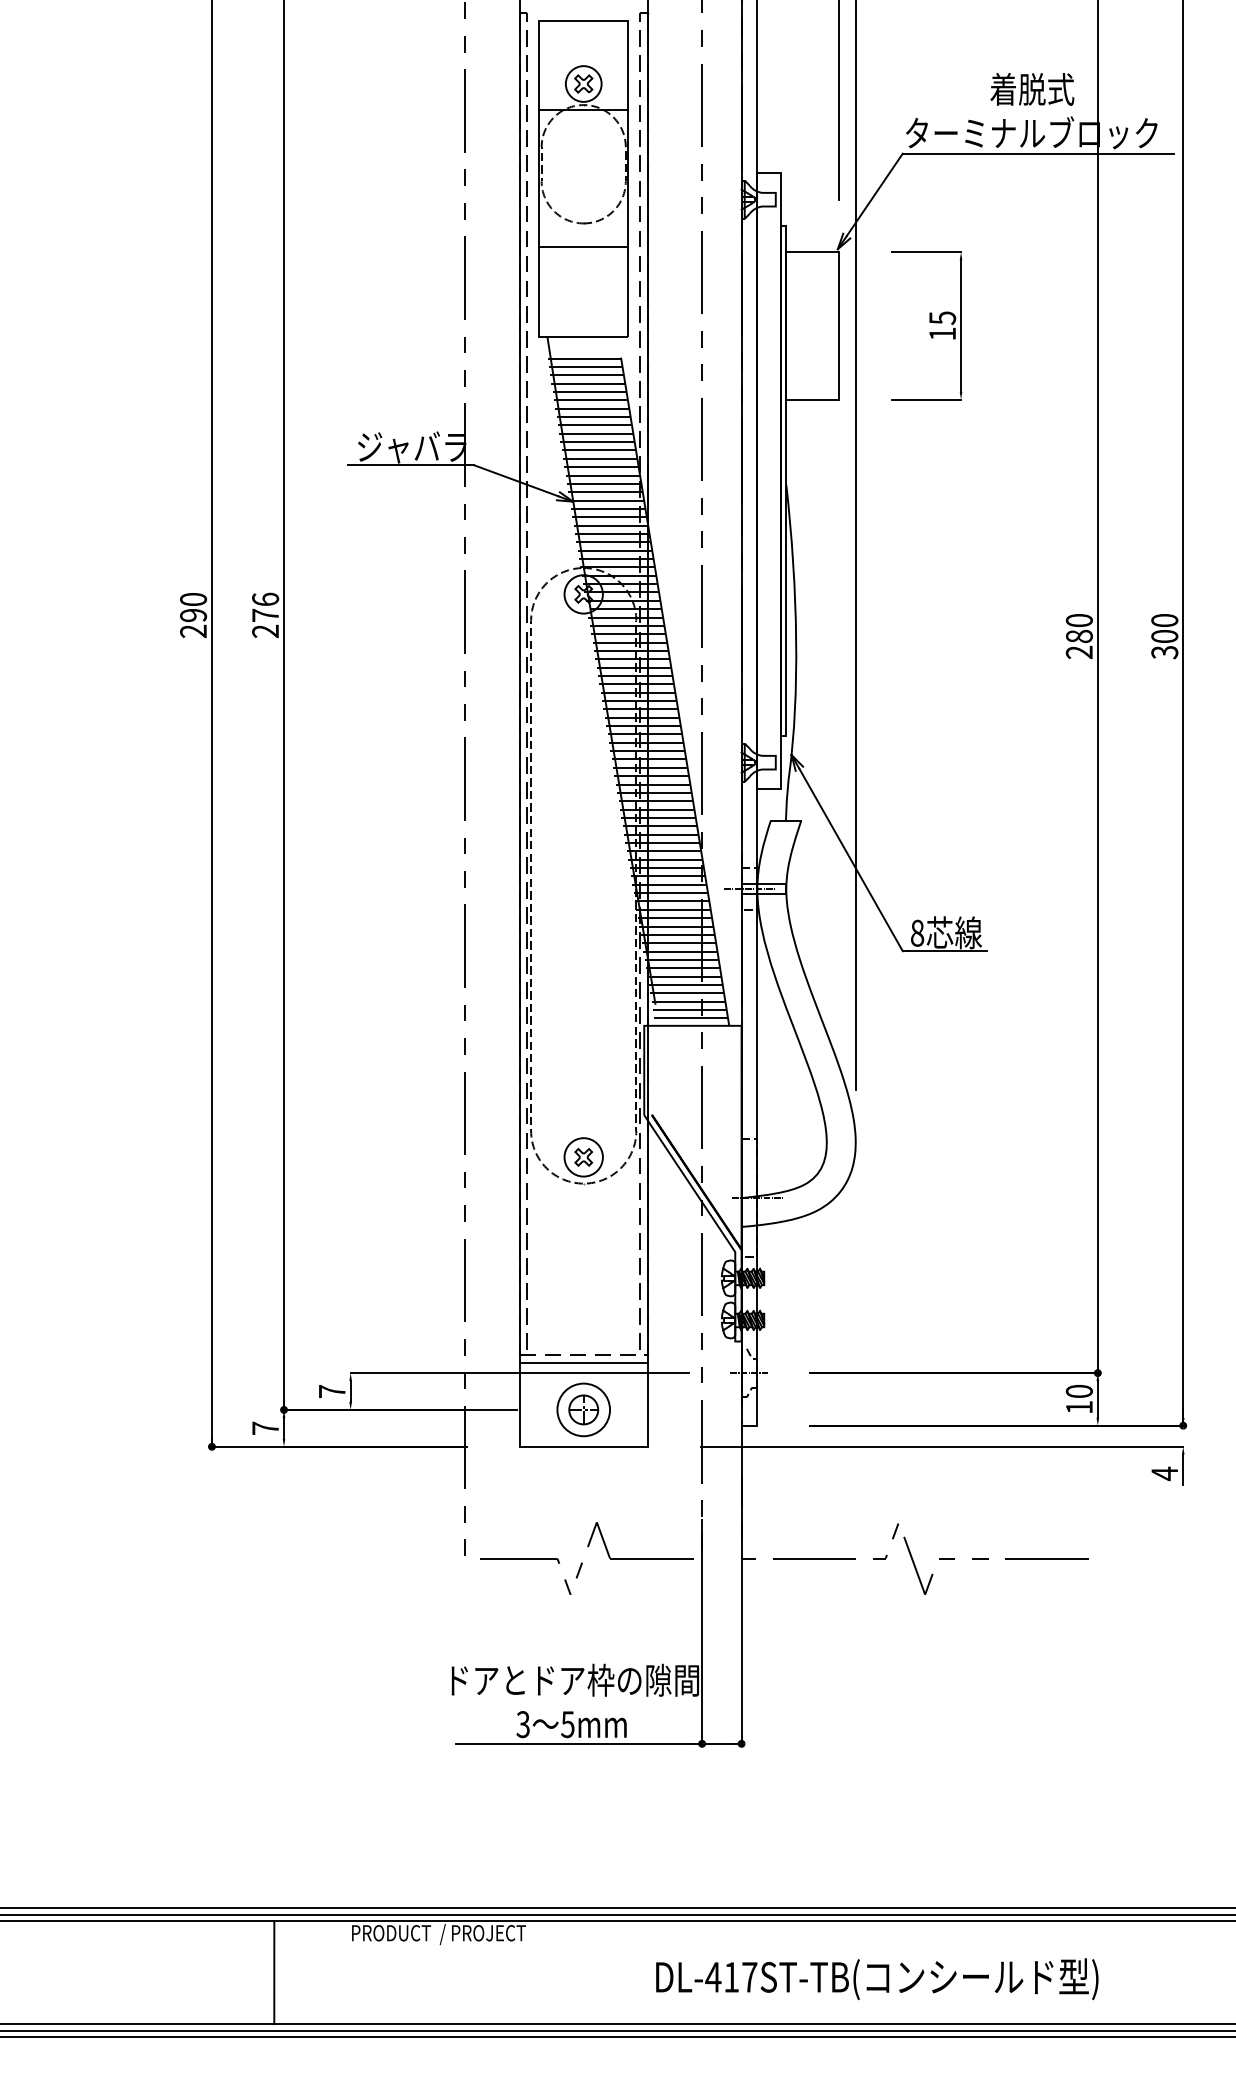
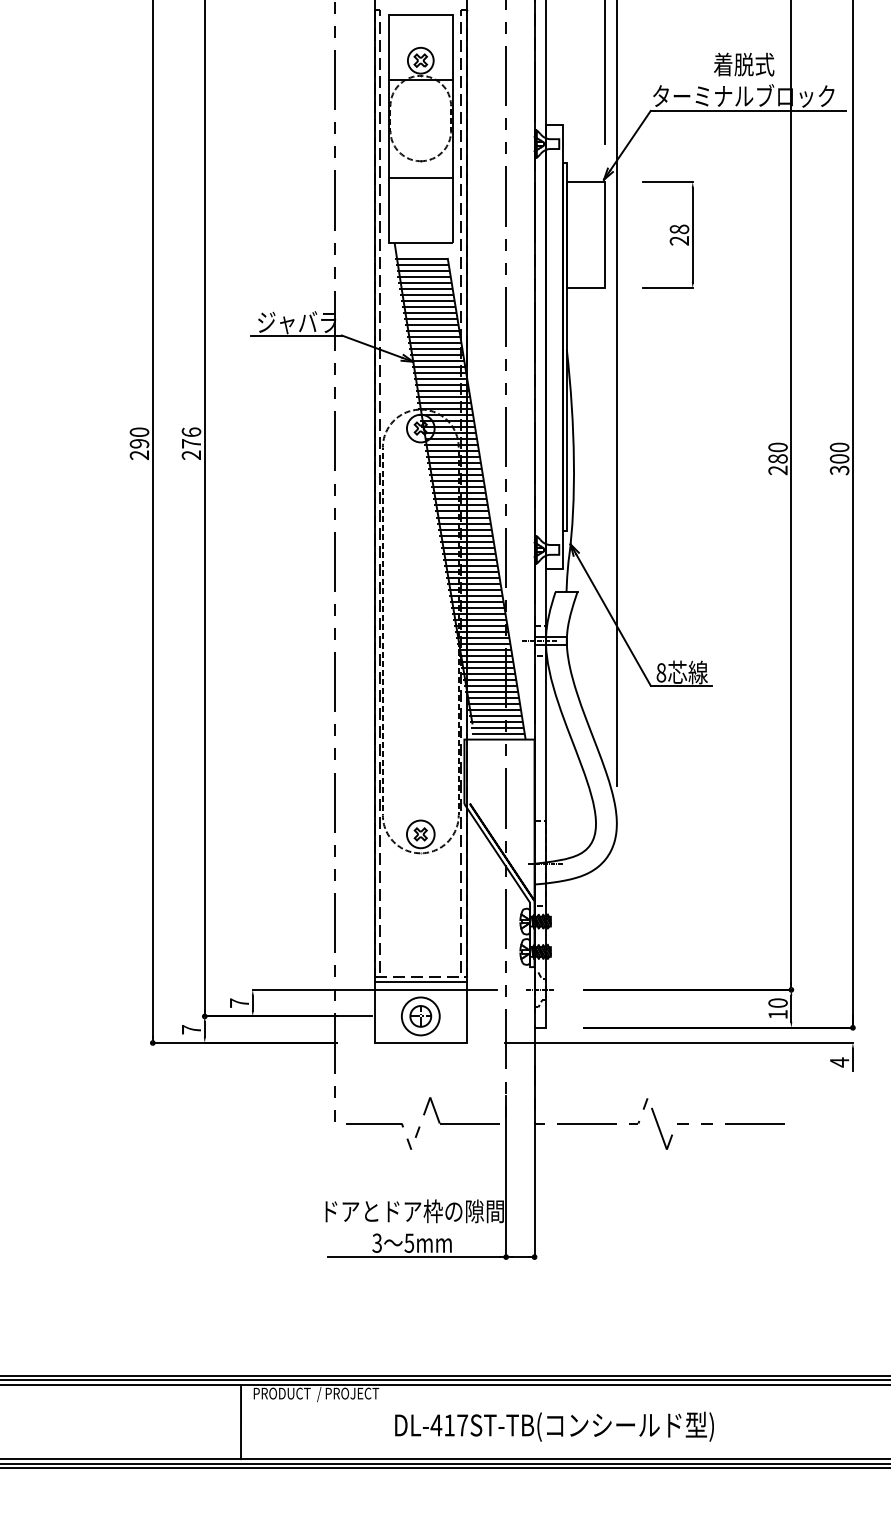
text: (942, 325) -> (679, 234), 15 -> 28
line: (274, 1972) -> (241, 1421), moved
text: (877, 1979) -> (554, 1426), moved

